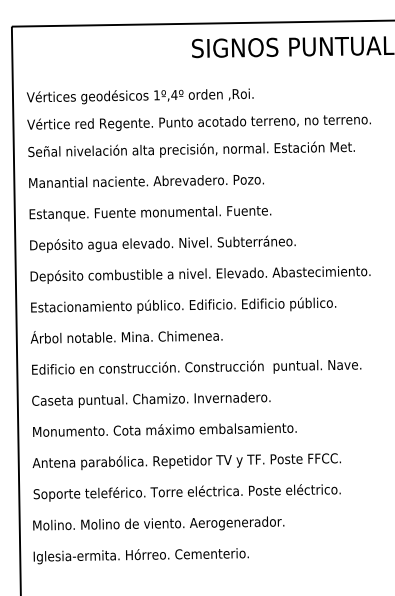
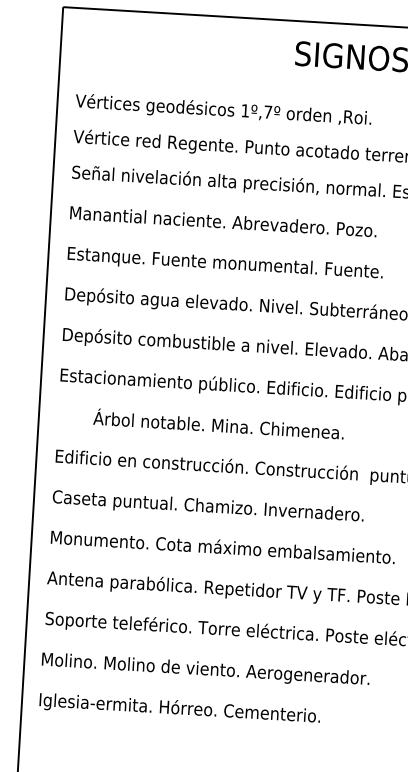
text: (174, 94) -> (268, 111), 1º,4º -> 1º,7º
text: (126, 337) -> (218, 426), moved

